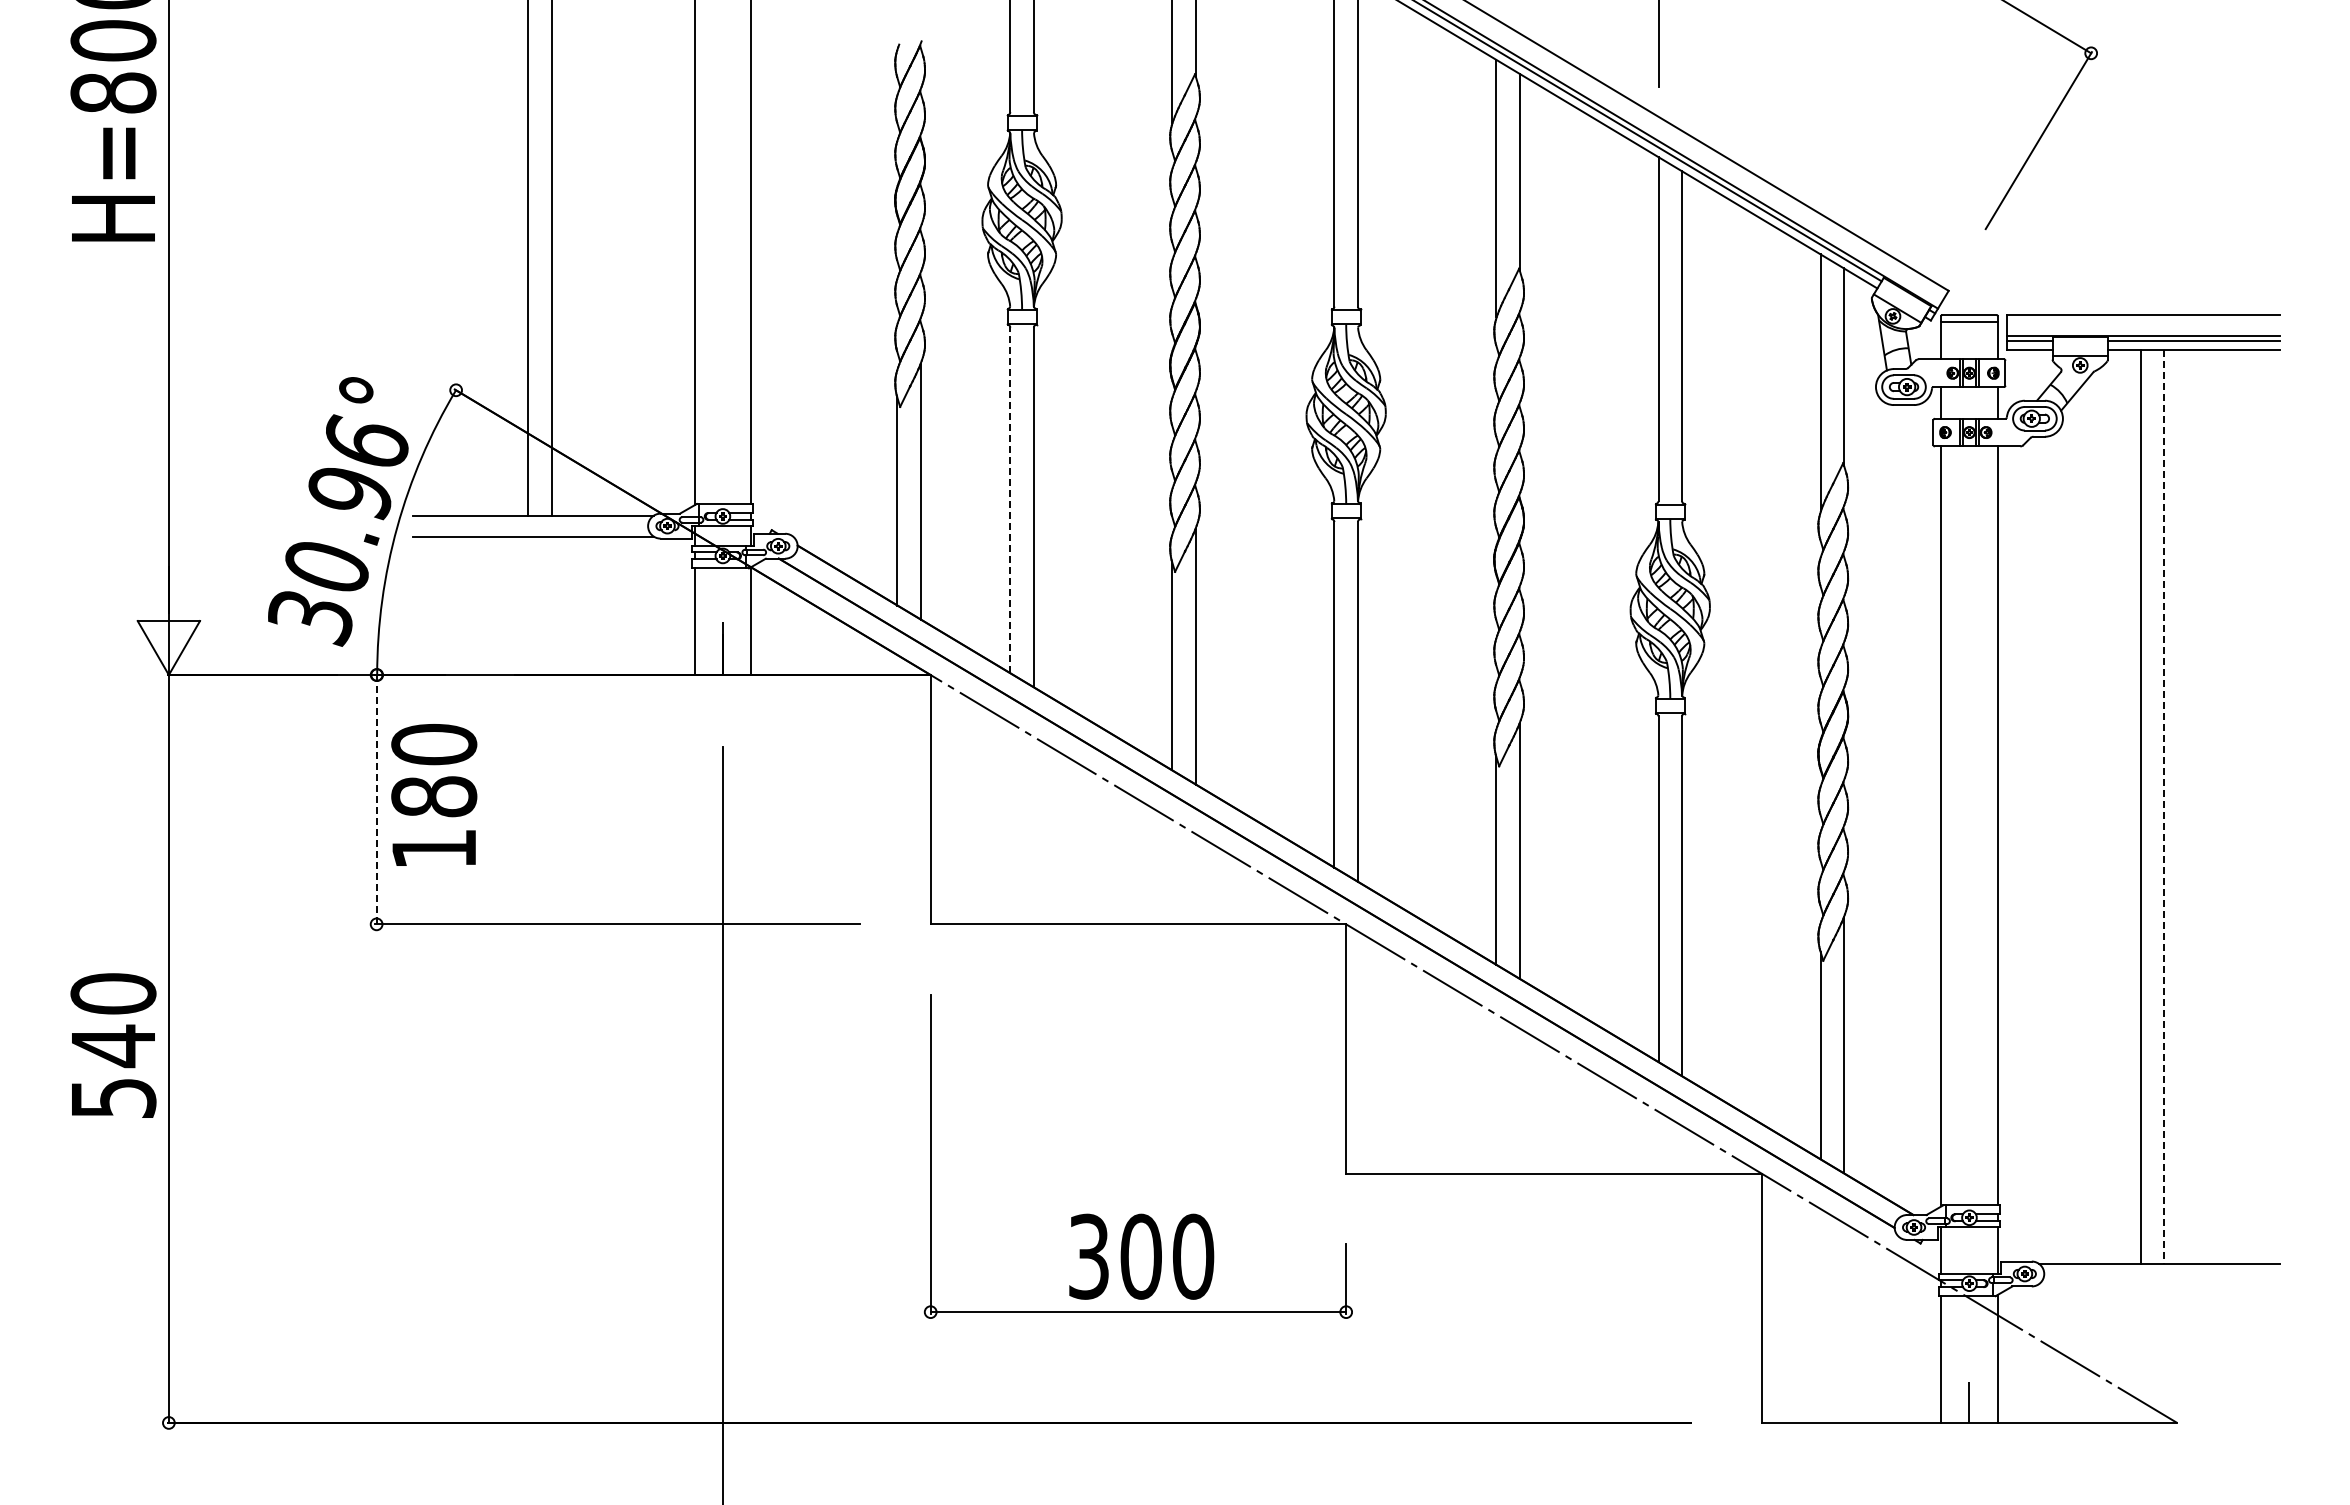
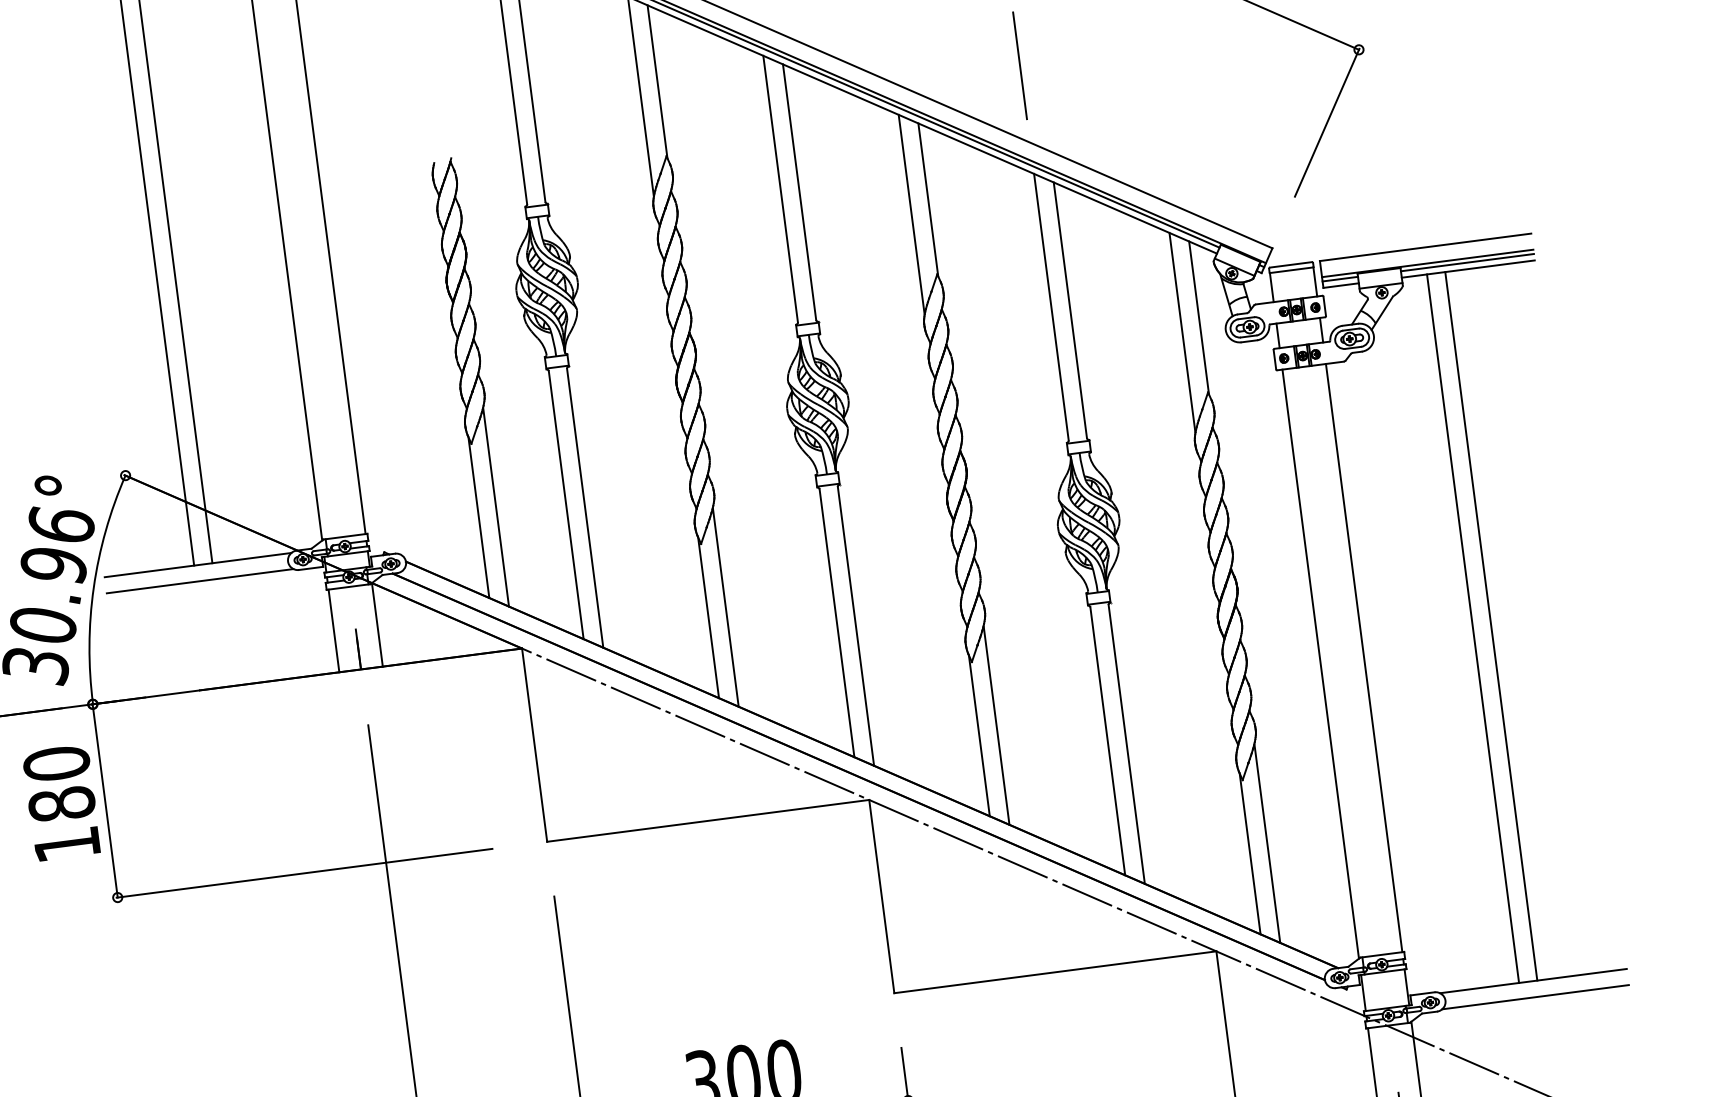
line: (1010, 500) -> (566, 505), dashed -> solid
text: (434, 794) -> (61, 802), moved
line: (376, 799) -> (105, 800), dashed -> solid
line: (2164, 807) -> (1491, 627), dashed -> solid
line: (2158, 1284) -> (1535, 997), added

